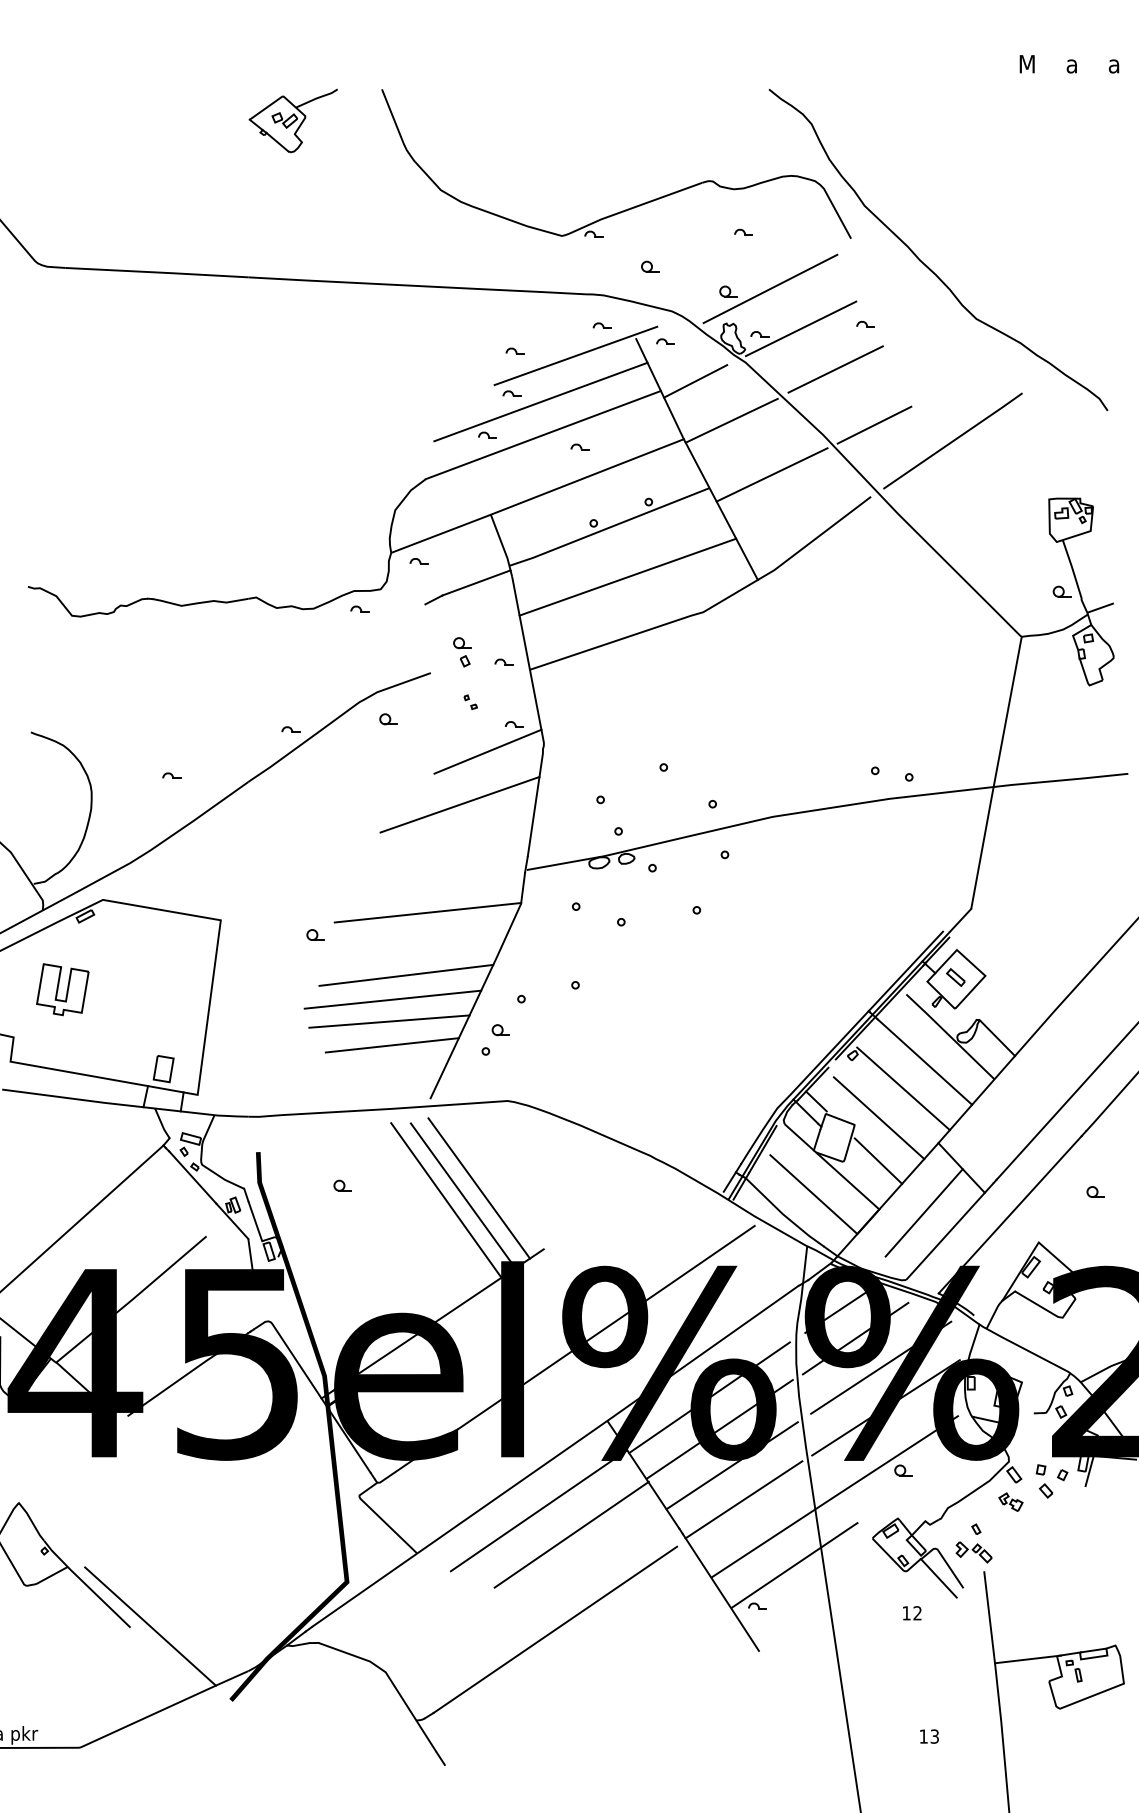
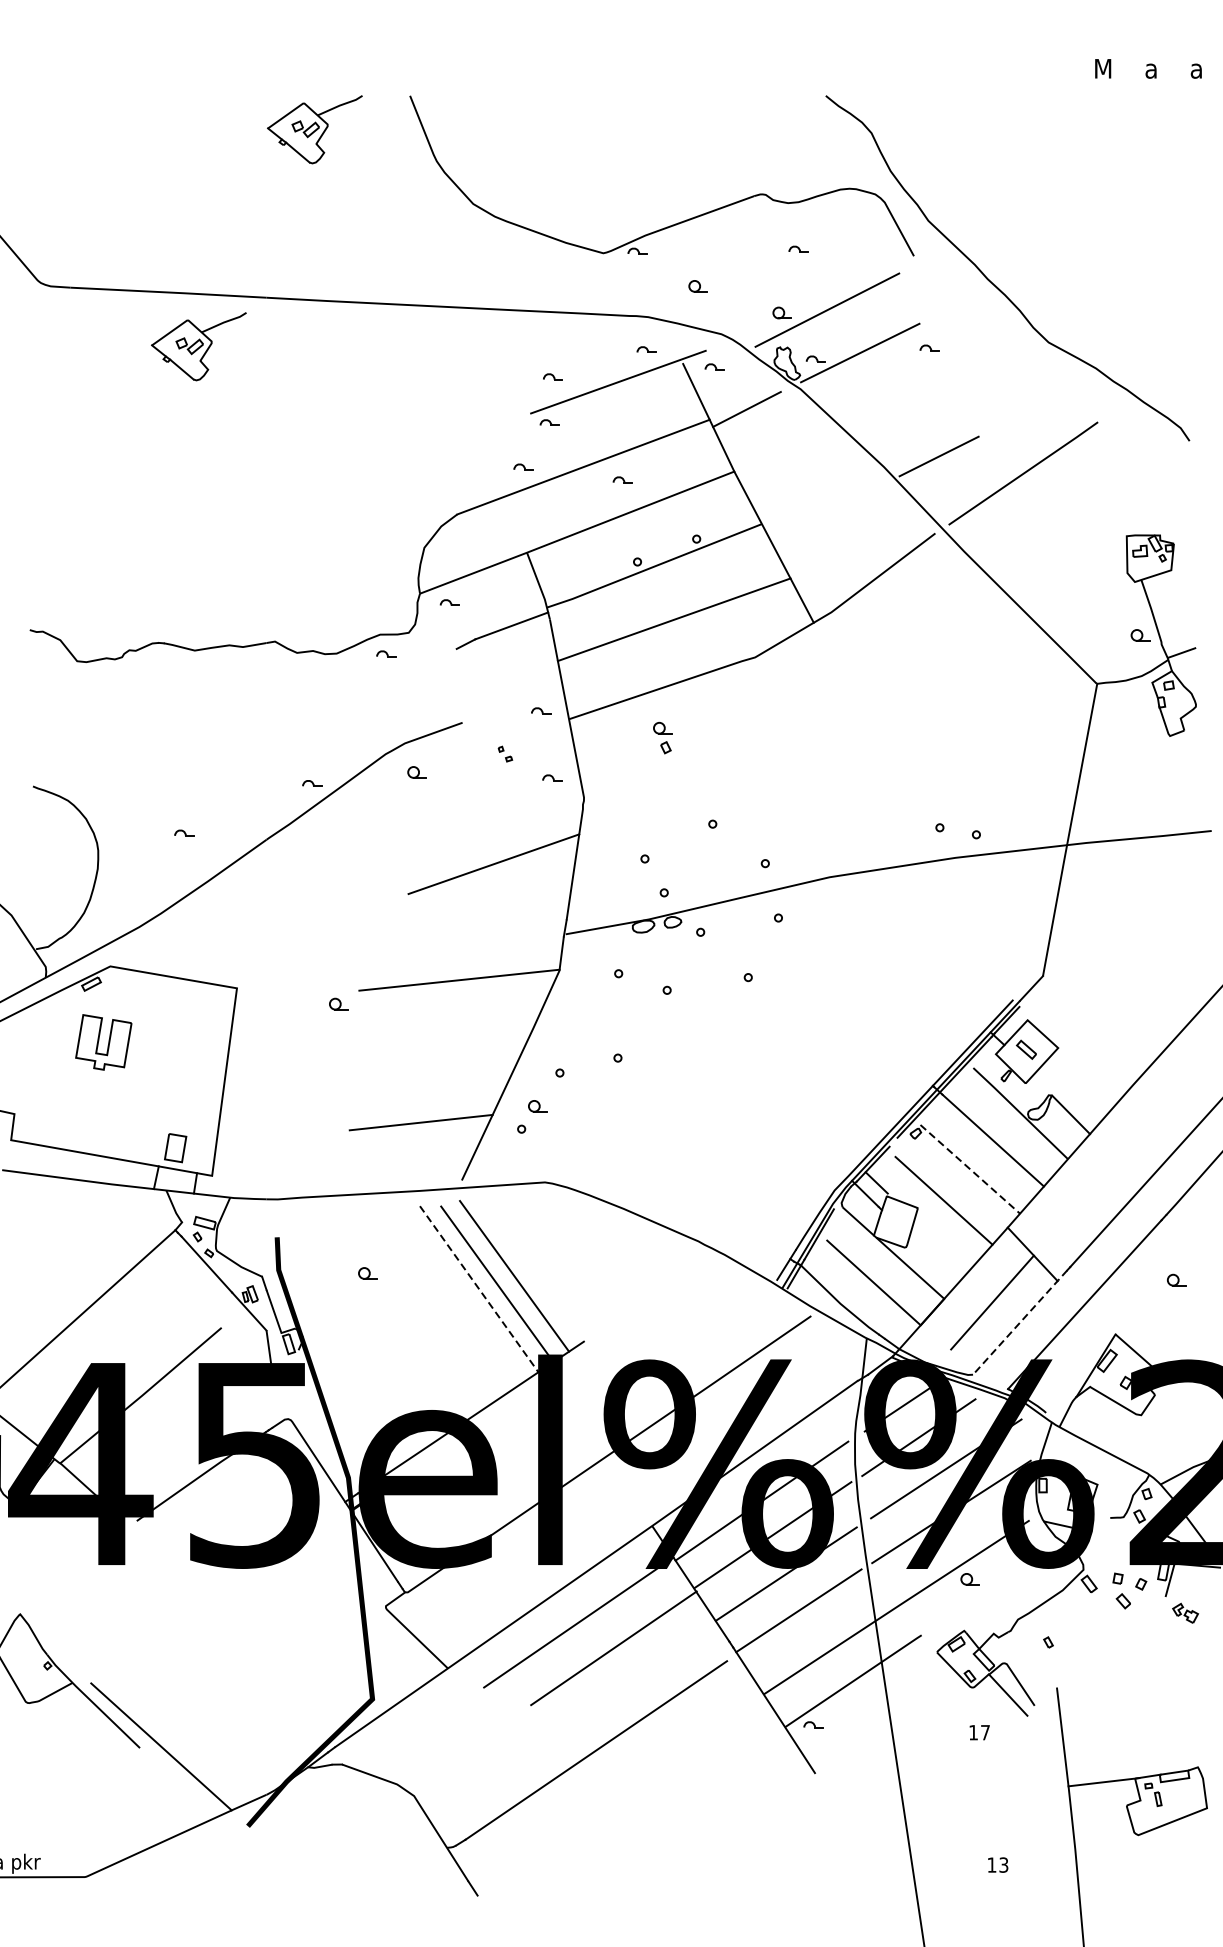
part: (184, 322) -> (197, 346), added
line: (835, 369) -> (897, 396), removed
line: (540, 401) -> (580, 431), removed
line: (731, 420) -> (785, 451), removed
line: (771, 474) -> (828, 509), removed
part: (462, 652) -> (663, 738), moved
line: (487, 751) -> (523, 807), removed
line: (406, 974) -> (436, 1046), removed
part: (62, 989) -> (103, 1042), moved
line: (392, 999) -> (421, 1073), removed
line: (389, 1021) -> (418, 1097), removed
line: (903, 1089) -> (970, 1170), solid -> dashed
line: (878, 1160) -> (943, 1246), removed
line: (446, 1200) -> (479, 1289), solid -> dashed
line: (950, 1231) -> (1020, 1322), solid -> dashed
part: (1010, 1501) -> (1185, 1612), moved
part: (973, 1552) -> (1045, 1667), removed
text: (917, 1613) -> (985, 1732), 12 -> 17

